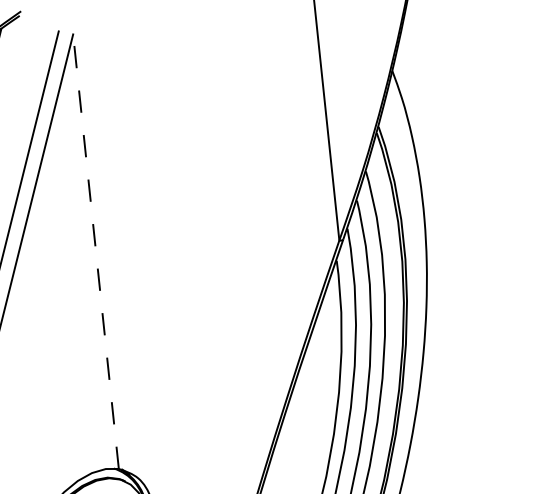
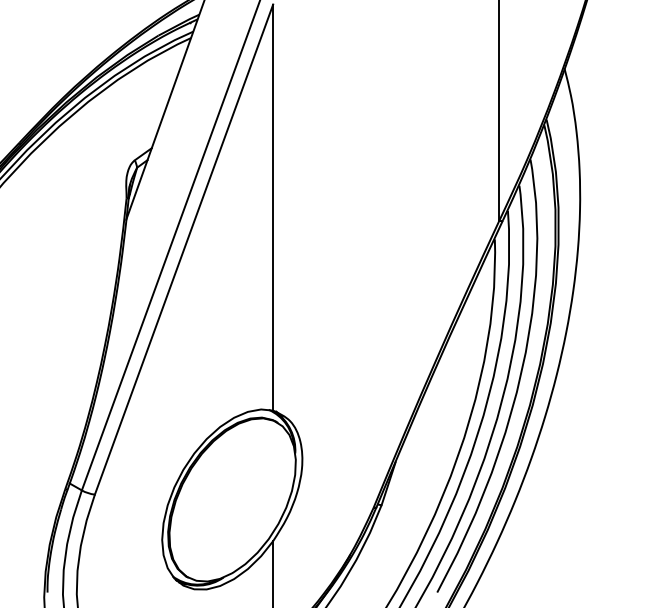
line: (96, 251) -> (273, 207), dashed -> solid

